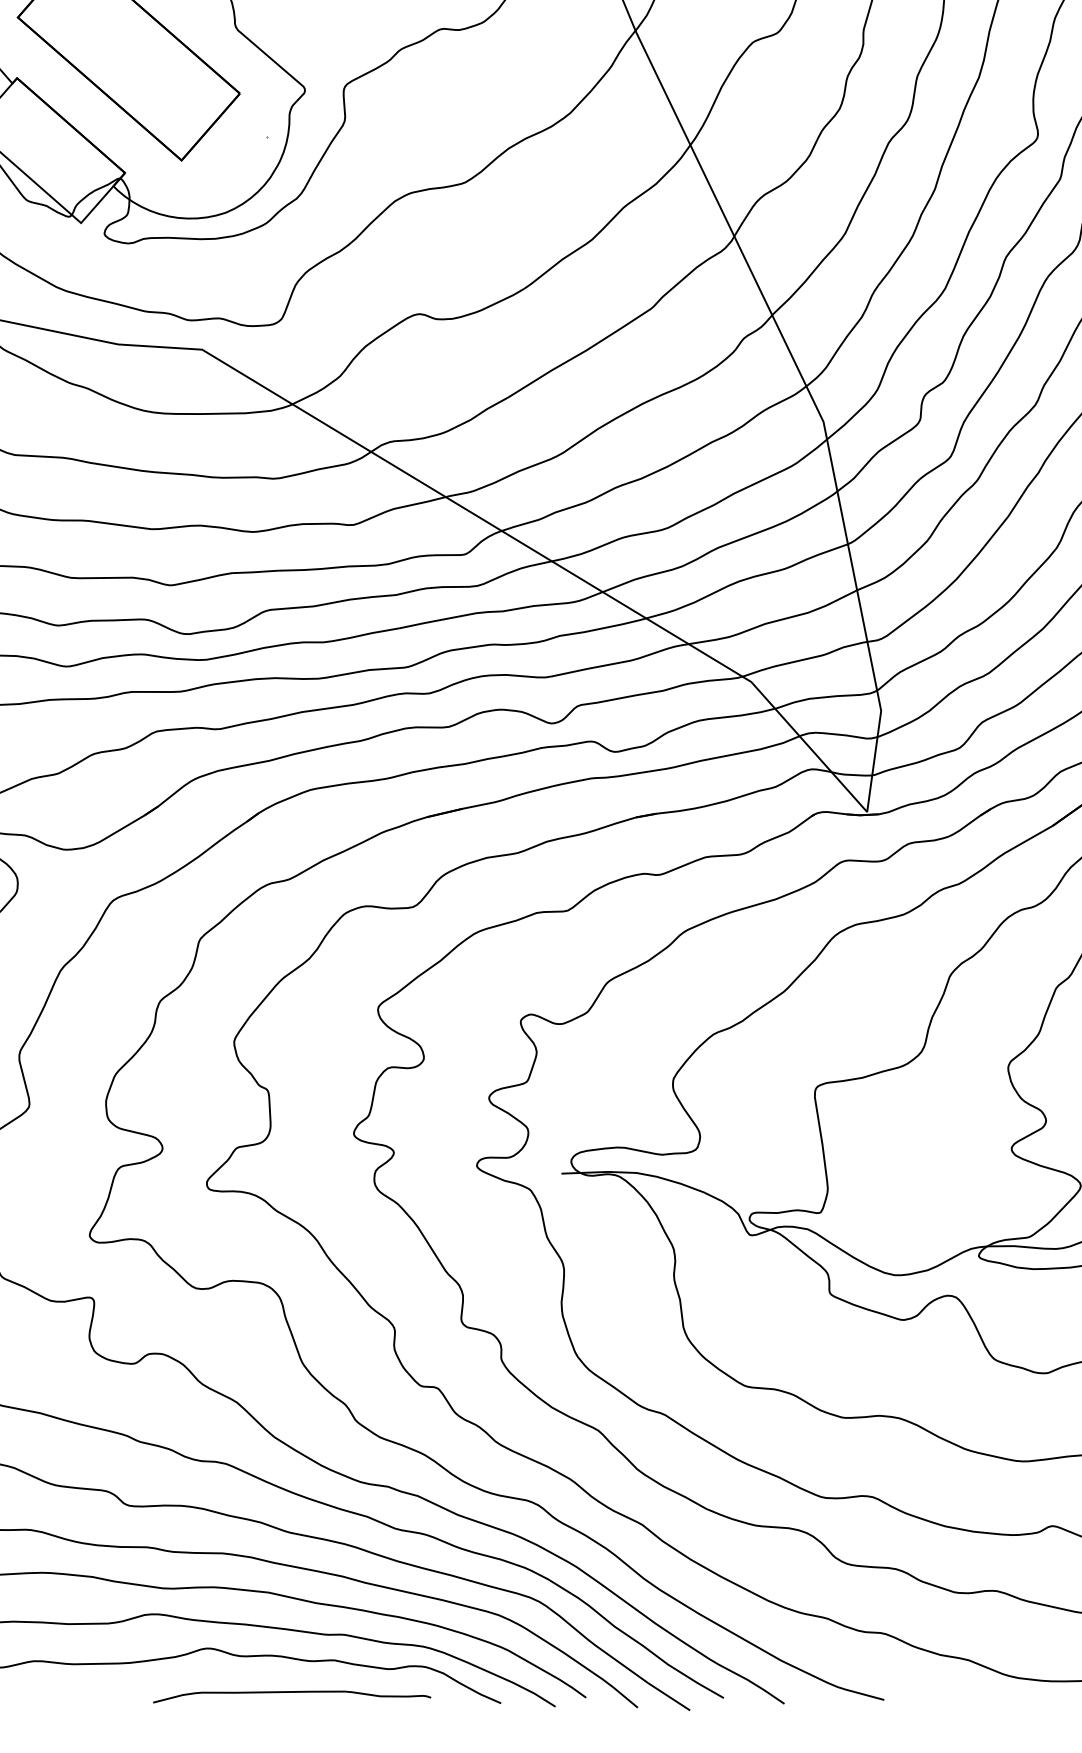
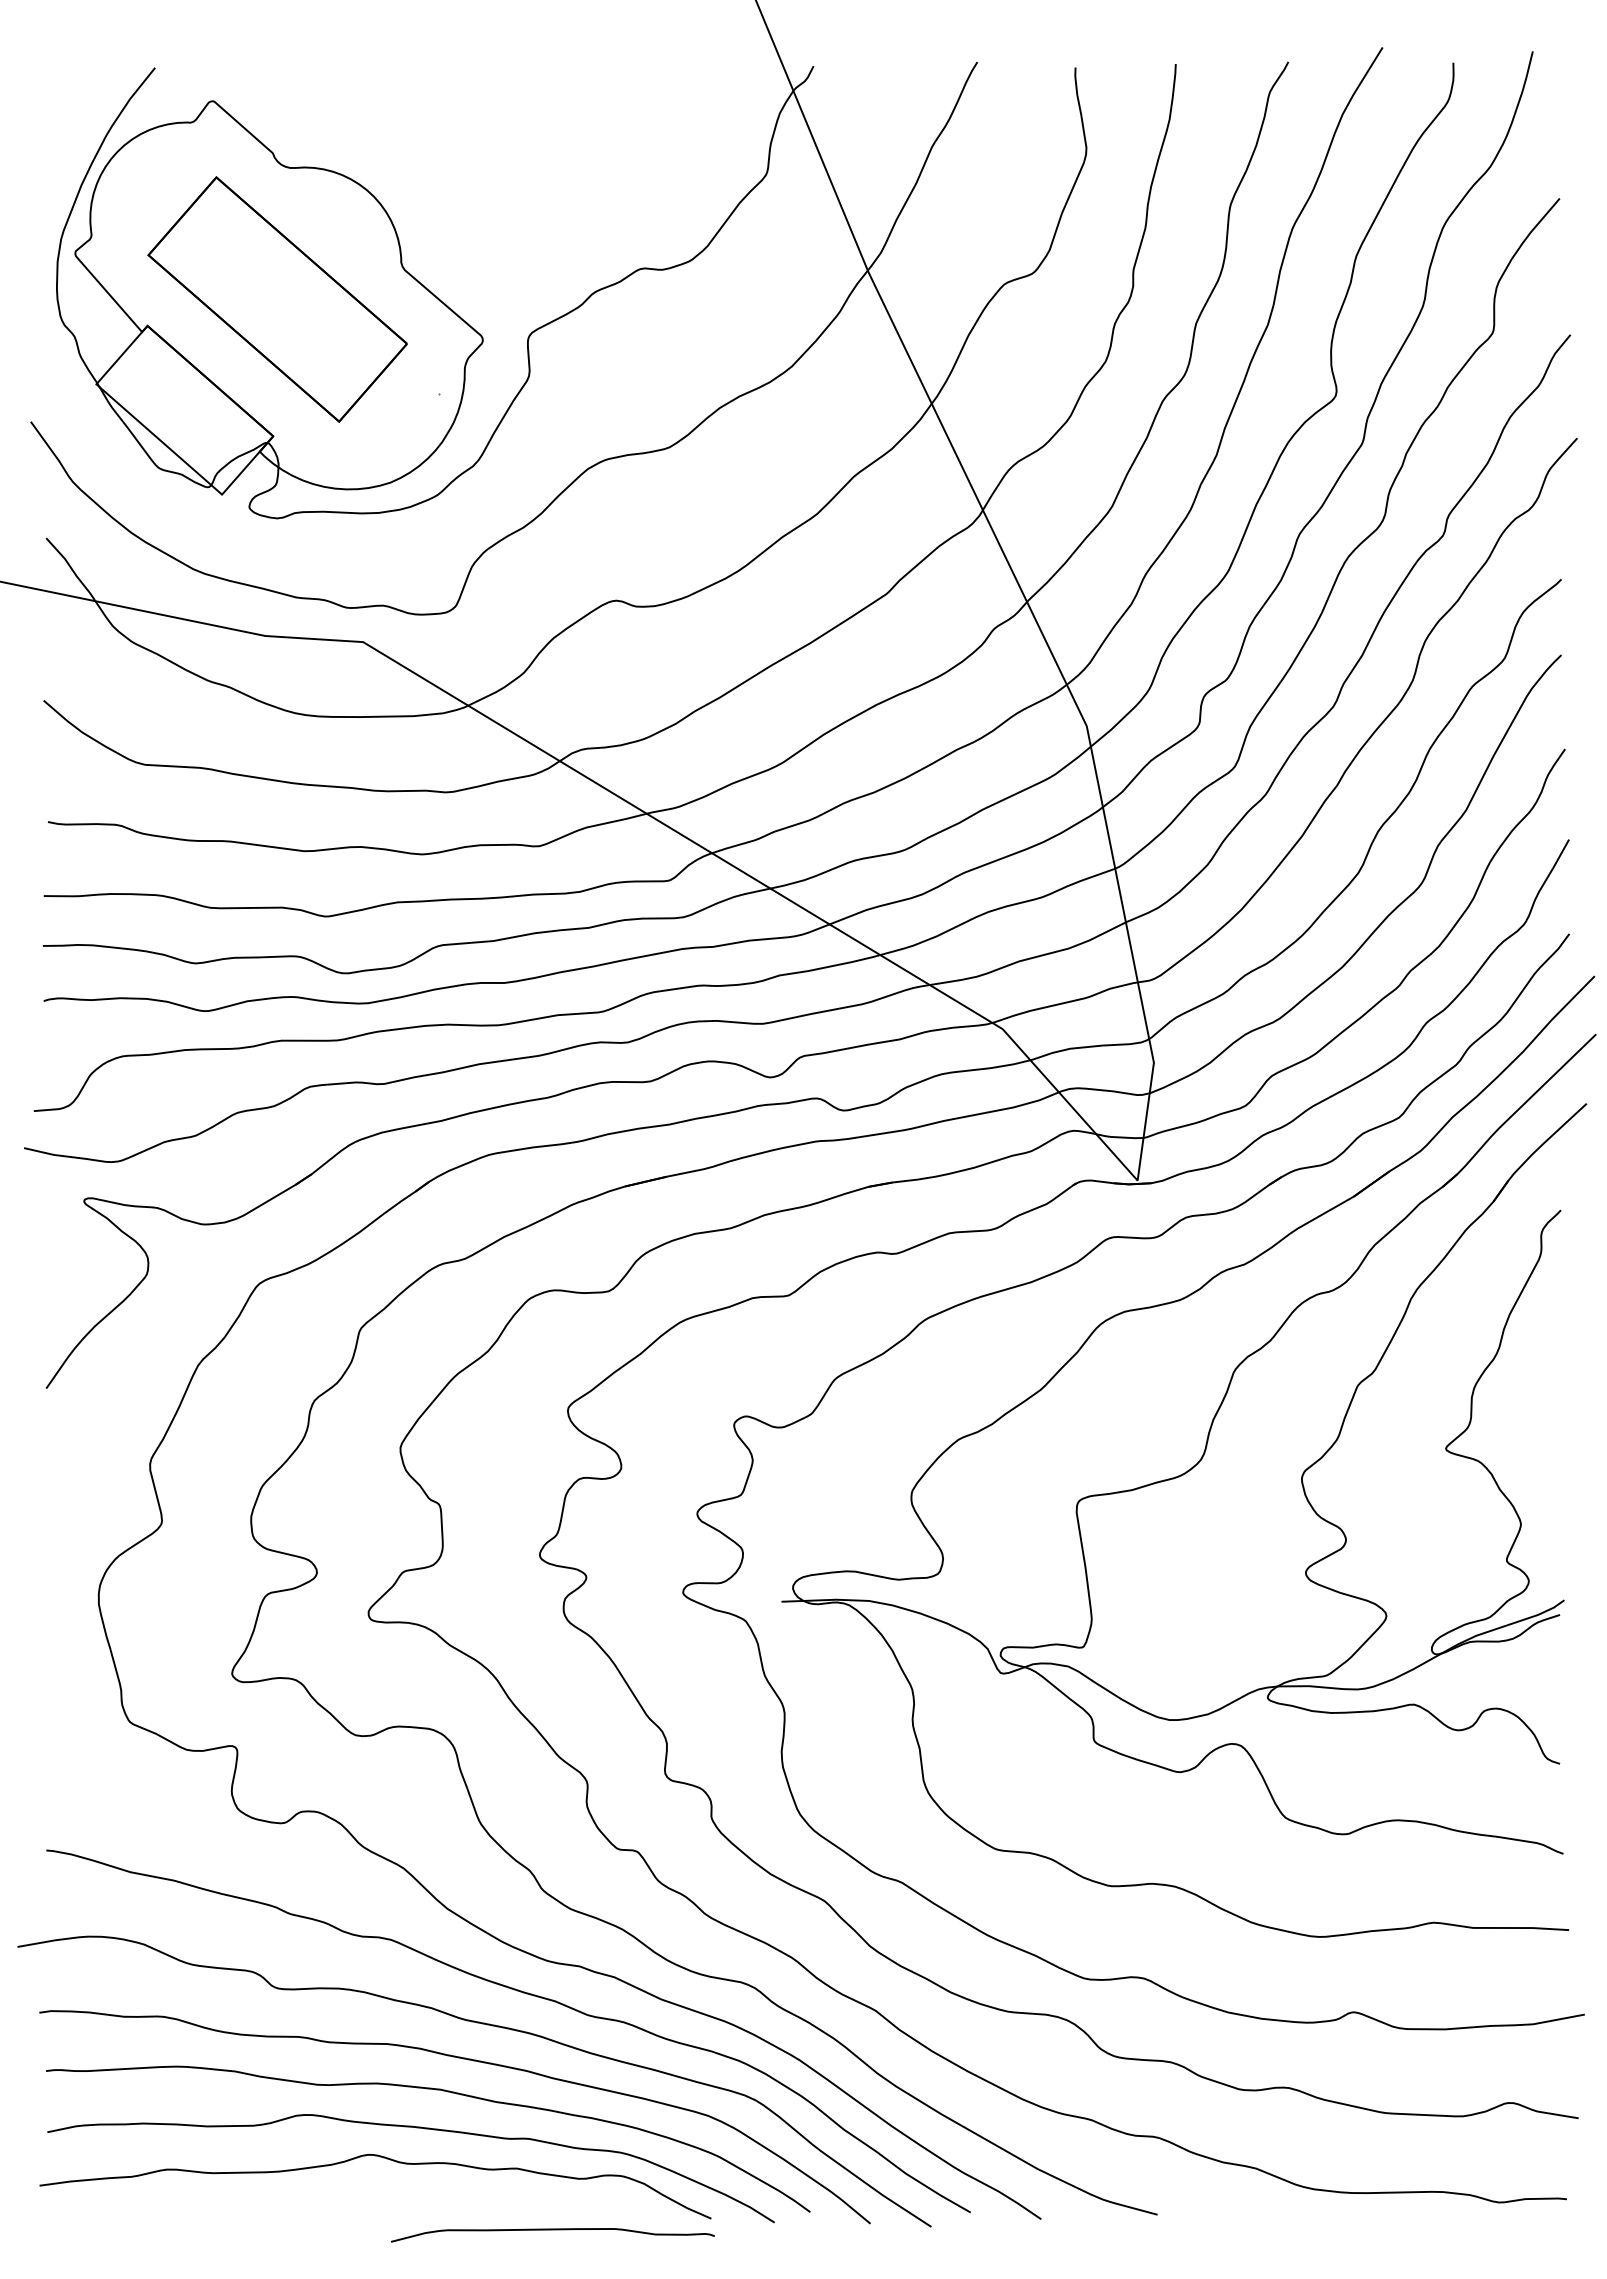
curve: (291, 1692) -> (552, 2230), moved

